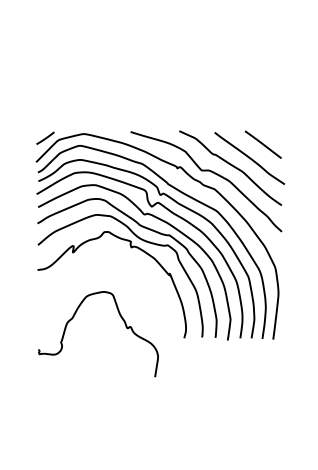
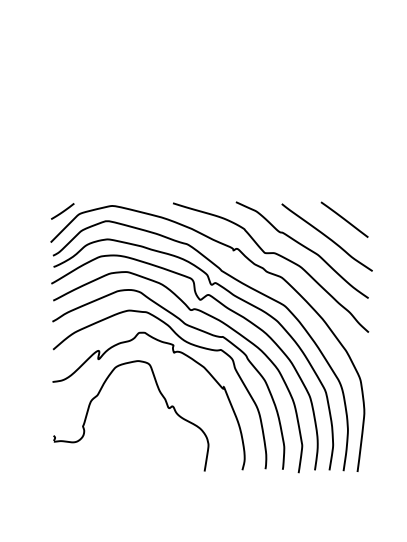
part: (122, 320) -> (162, 398), moved

